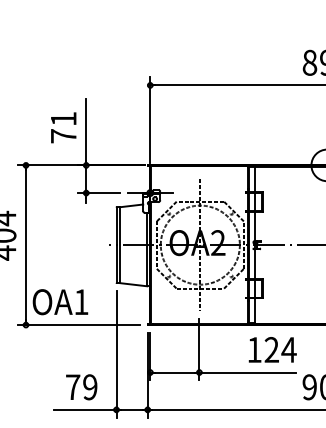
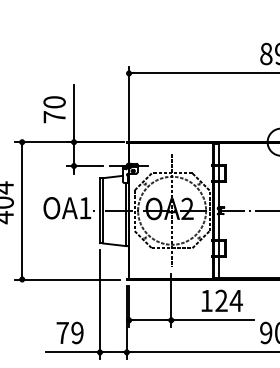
text: (63, 118) -> (54, 101), 71 -> 70
text: (60, 302) -> (67, 208), moved
text: (272, 349) -> (222, 300), moved

